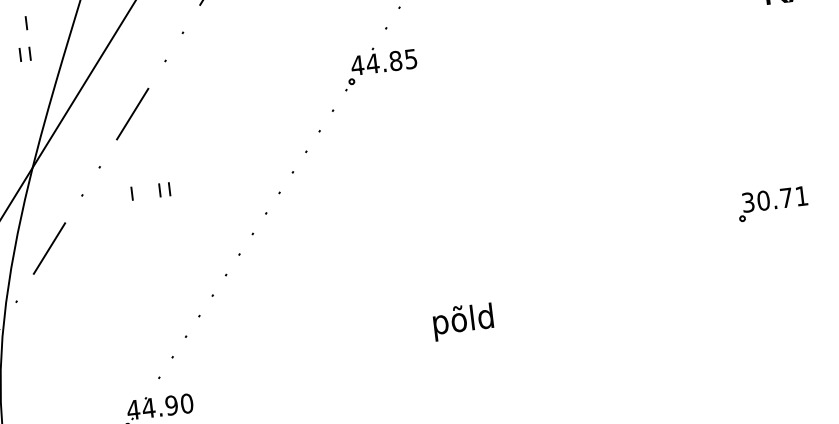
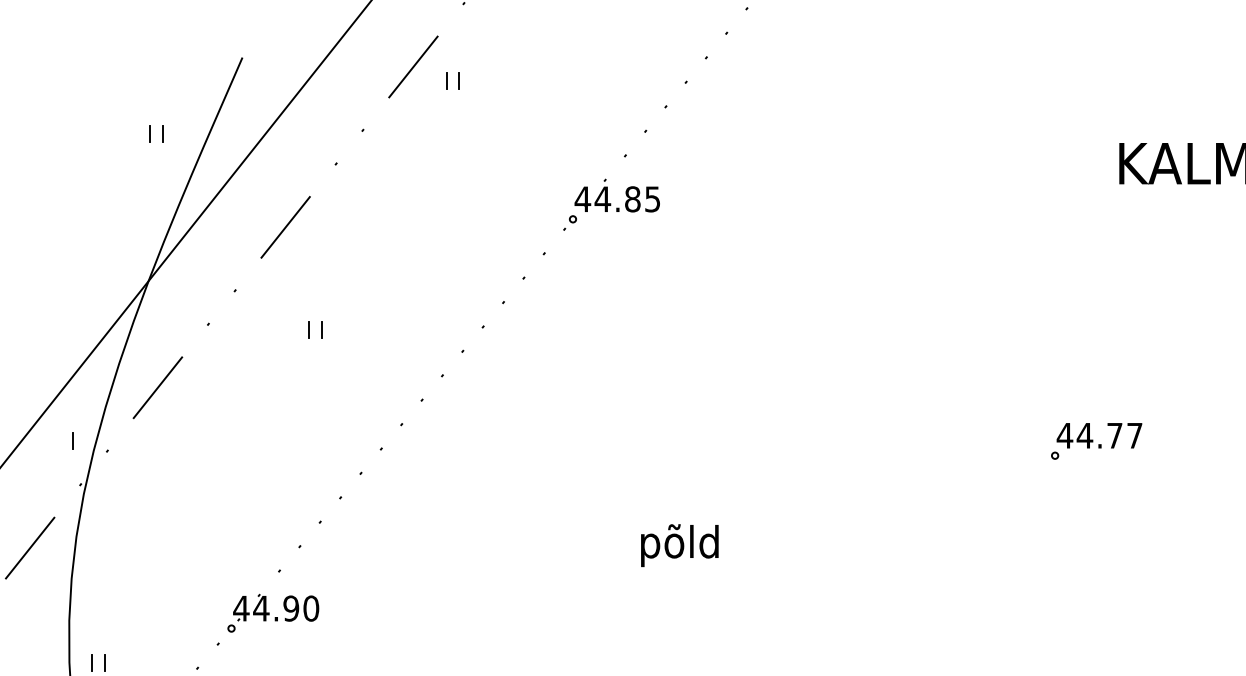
line: (26, 22) -> (162, 93), removed
line: (131, 193) -> (272, 329), removed
text: (774, 199) -> (1099, 435), 30.71 -> 44.77

